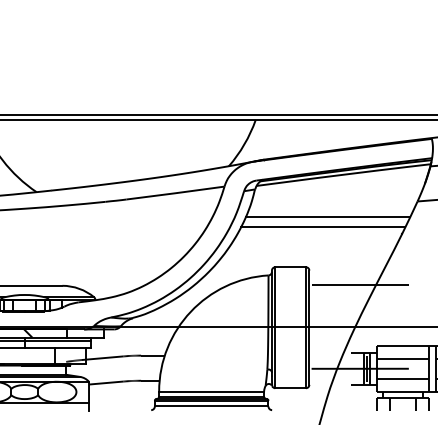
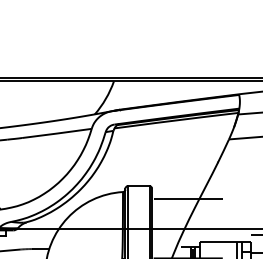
line: (327, 217) -> (164, 150), removed
line: (323, 227) -> (162, 157), removed
line: (402, 359) -> (218, 251), removed

